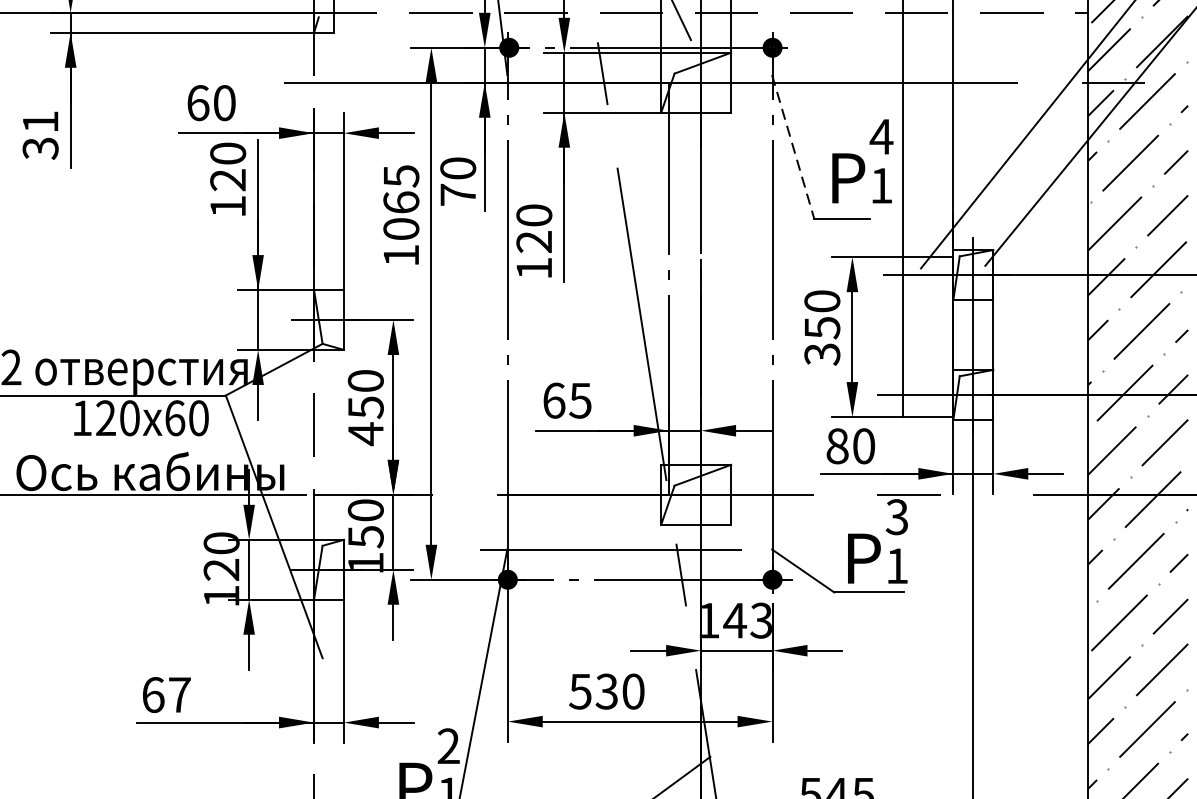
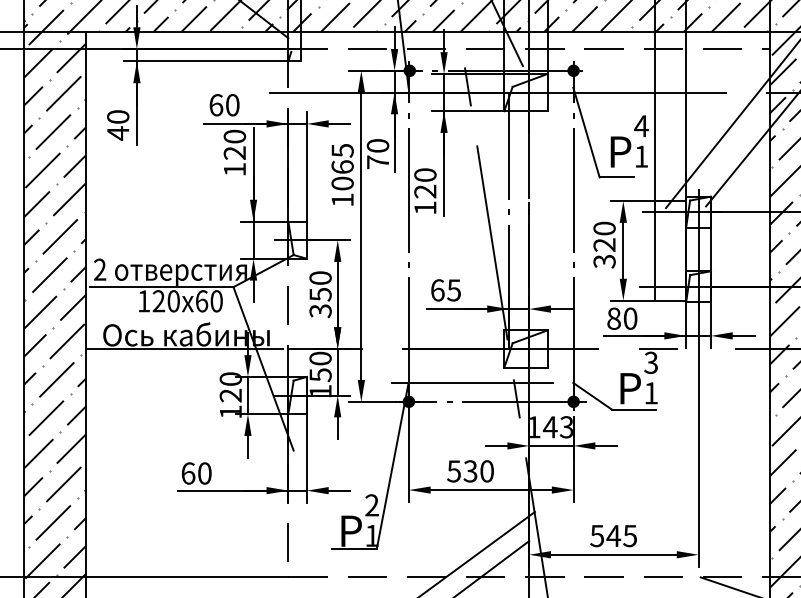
text: (41, 135) -> (118, 125), 31 -> 40
line: (793, 146) -> (586, 132), dashed -> solid
text: (822, 328) -> (604, 245), 350 -> 320
text: (365, 433) -> (320, 310), 450 -> 350
text: (179, 694) -> (204, 473), 67 -> 60

